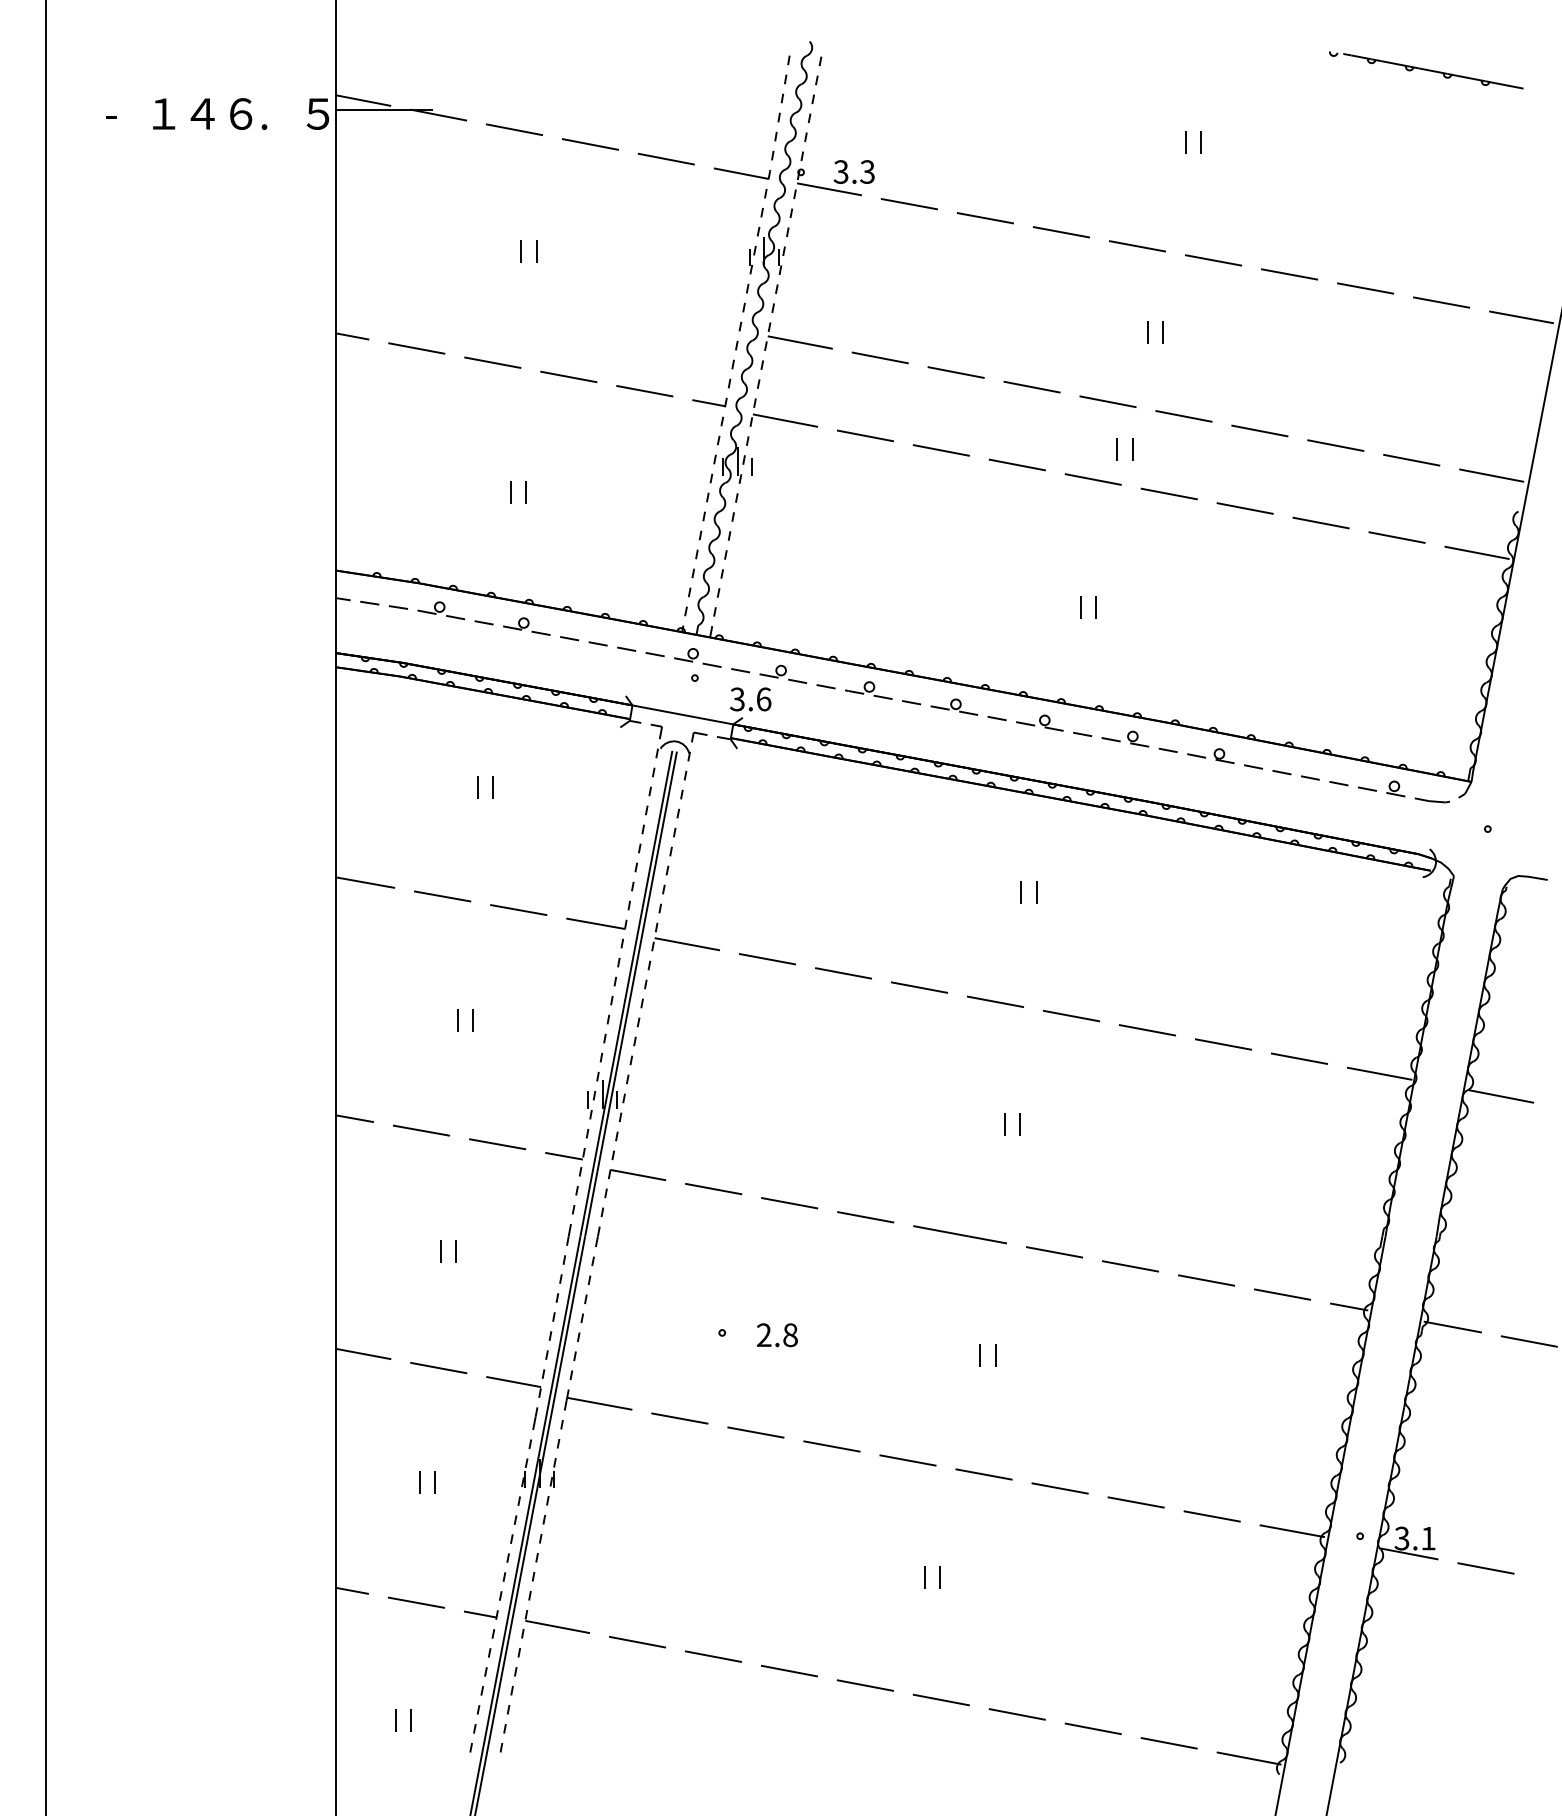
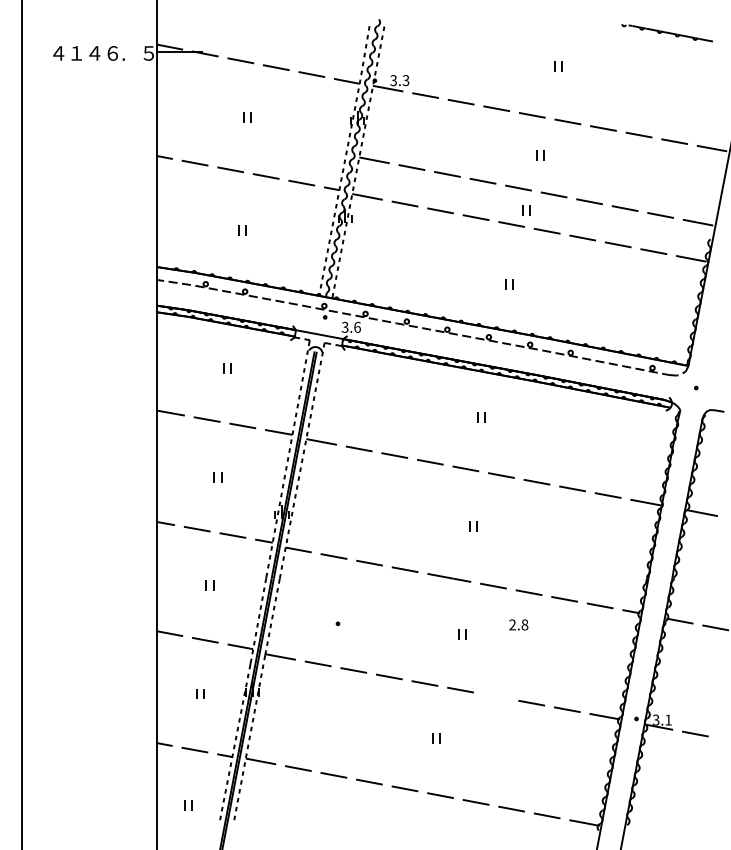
text: (122, 114) -> (57, 53), - -> ４
text: (776, 1334) -> (518, 624), moved
line: (1058, 1488) -> (495, 696), removed

